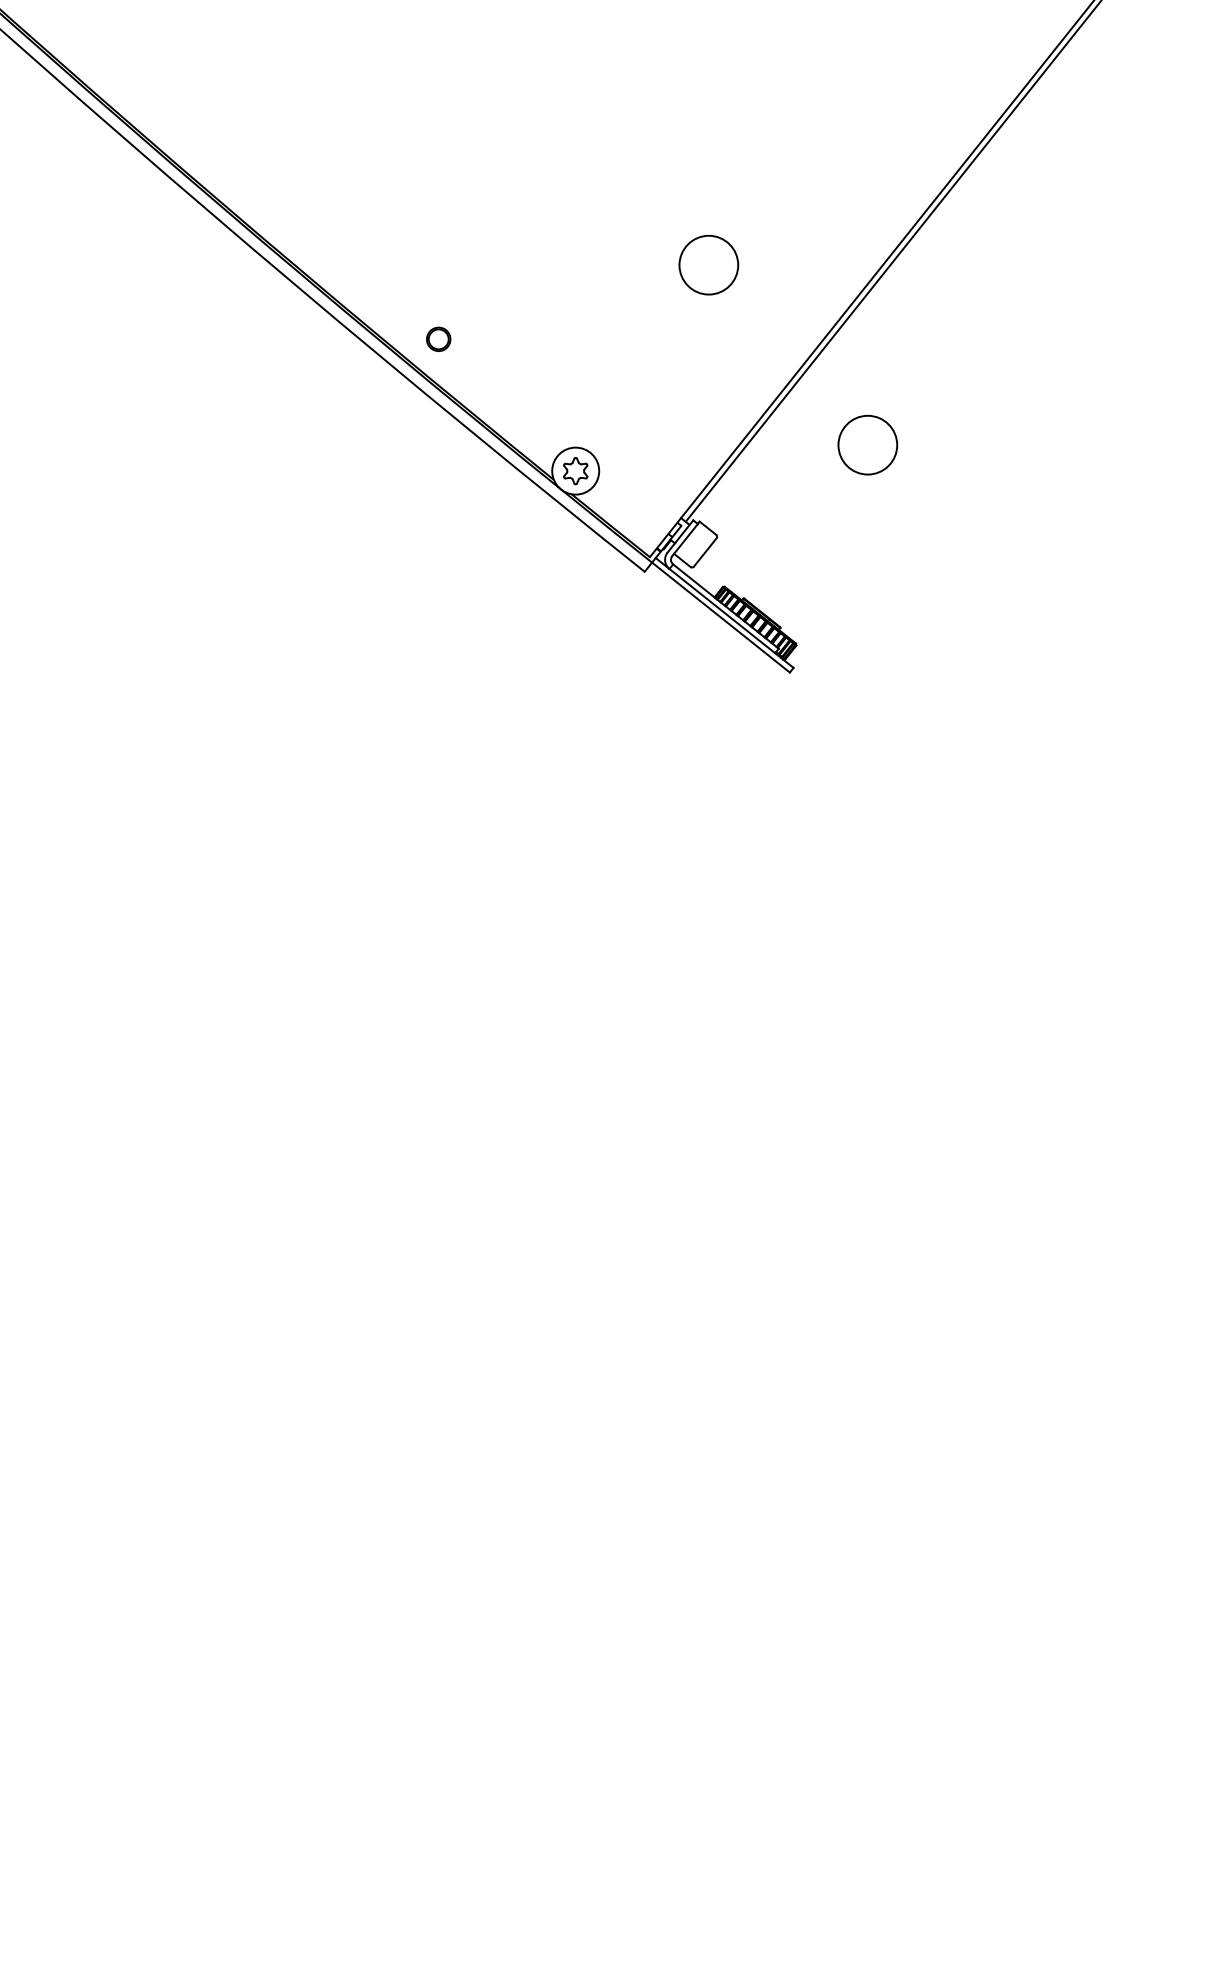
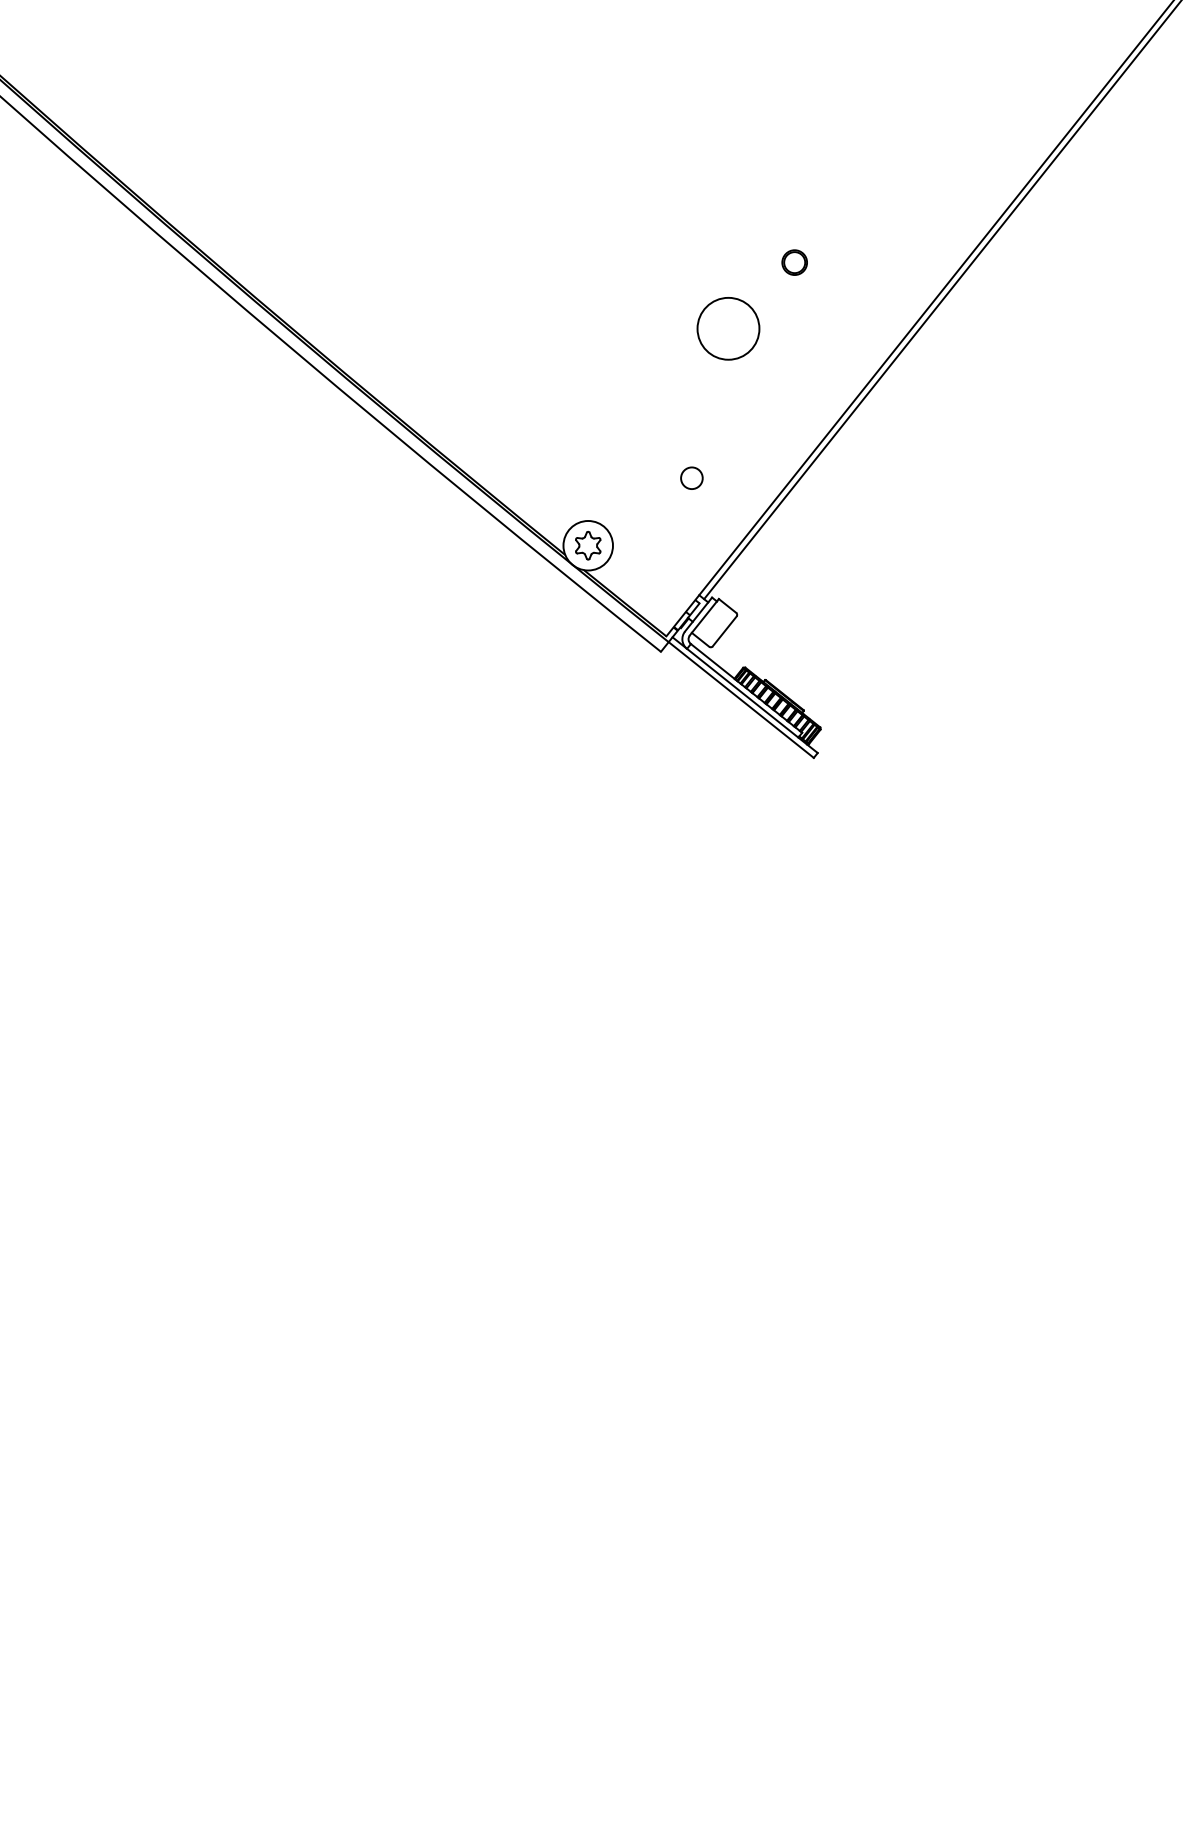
part: (438, 338) -> (794, 261), moved
circle: (674, 406) -> (692, 477), added
circle: (867, 444) -> (895, 517), removed

